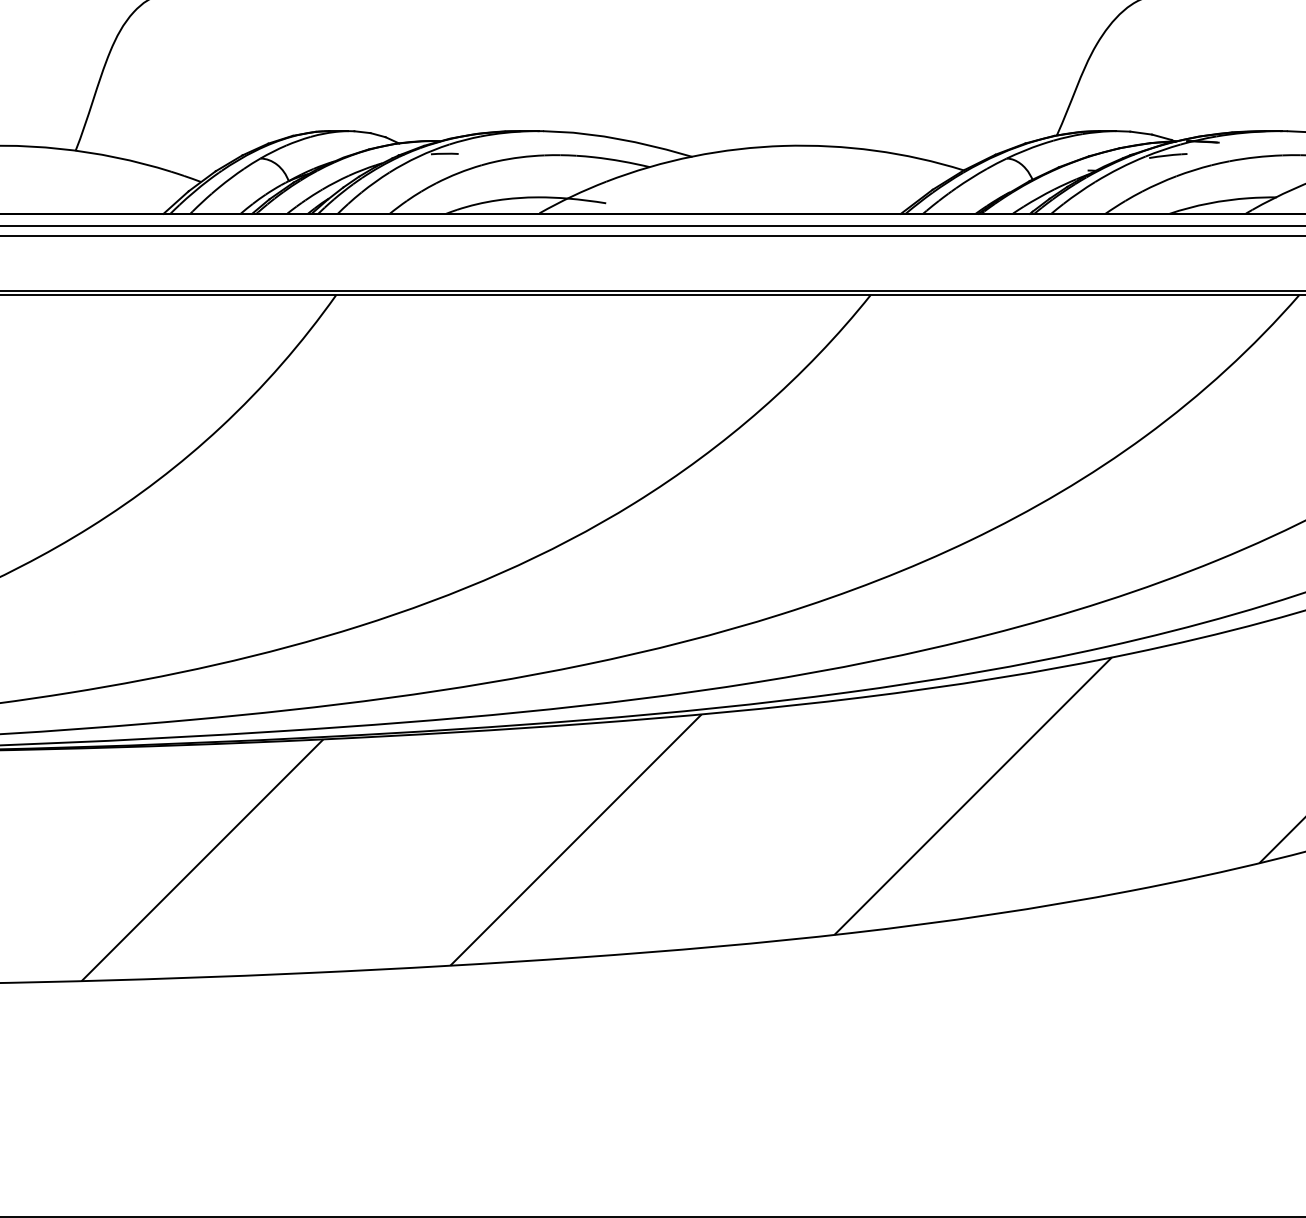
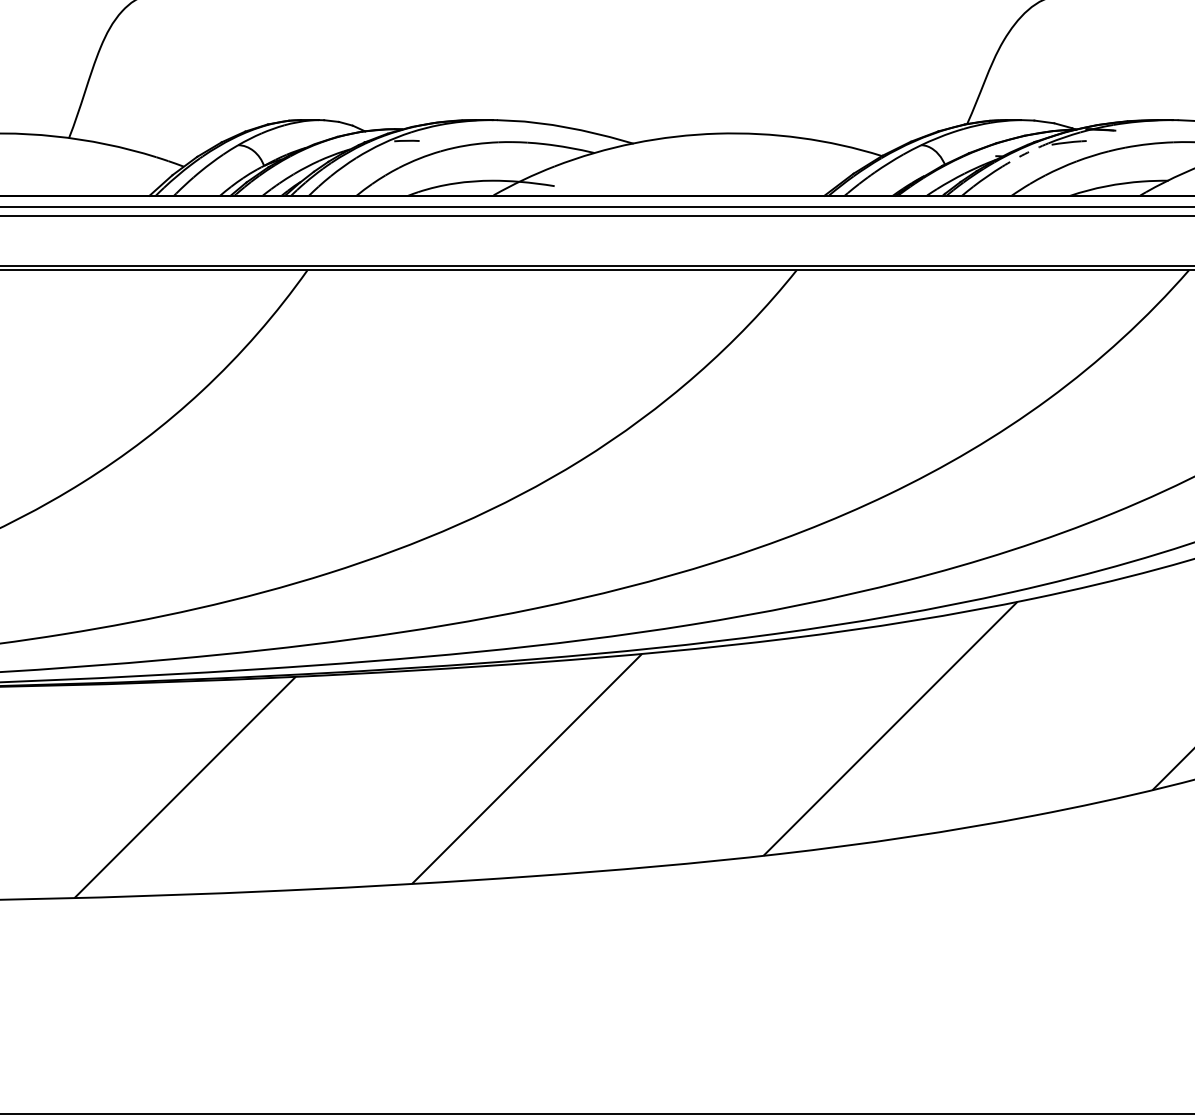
arc: (1119, 168) -> (1024, 154), solid -> dashed

